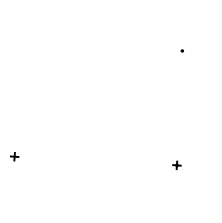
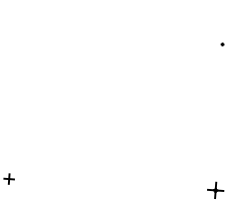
part: (176, 164) -> (215, 188), size x1.6

